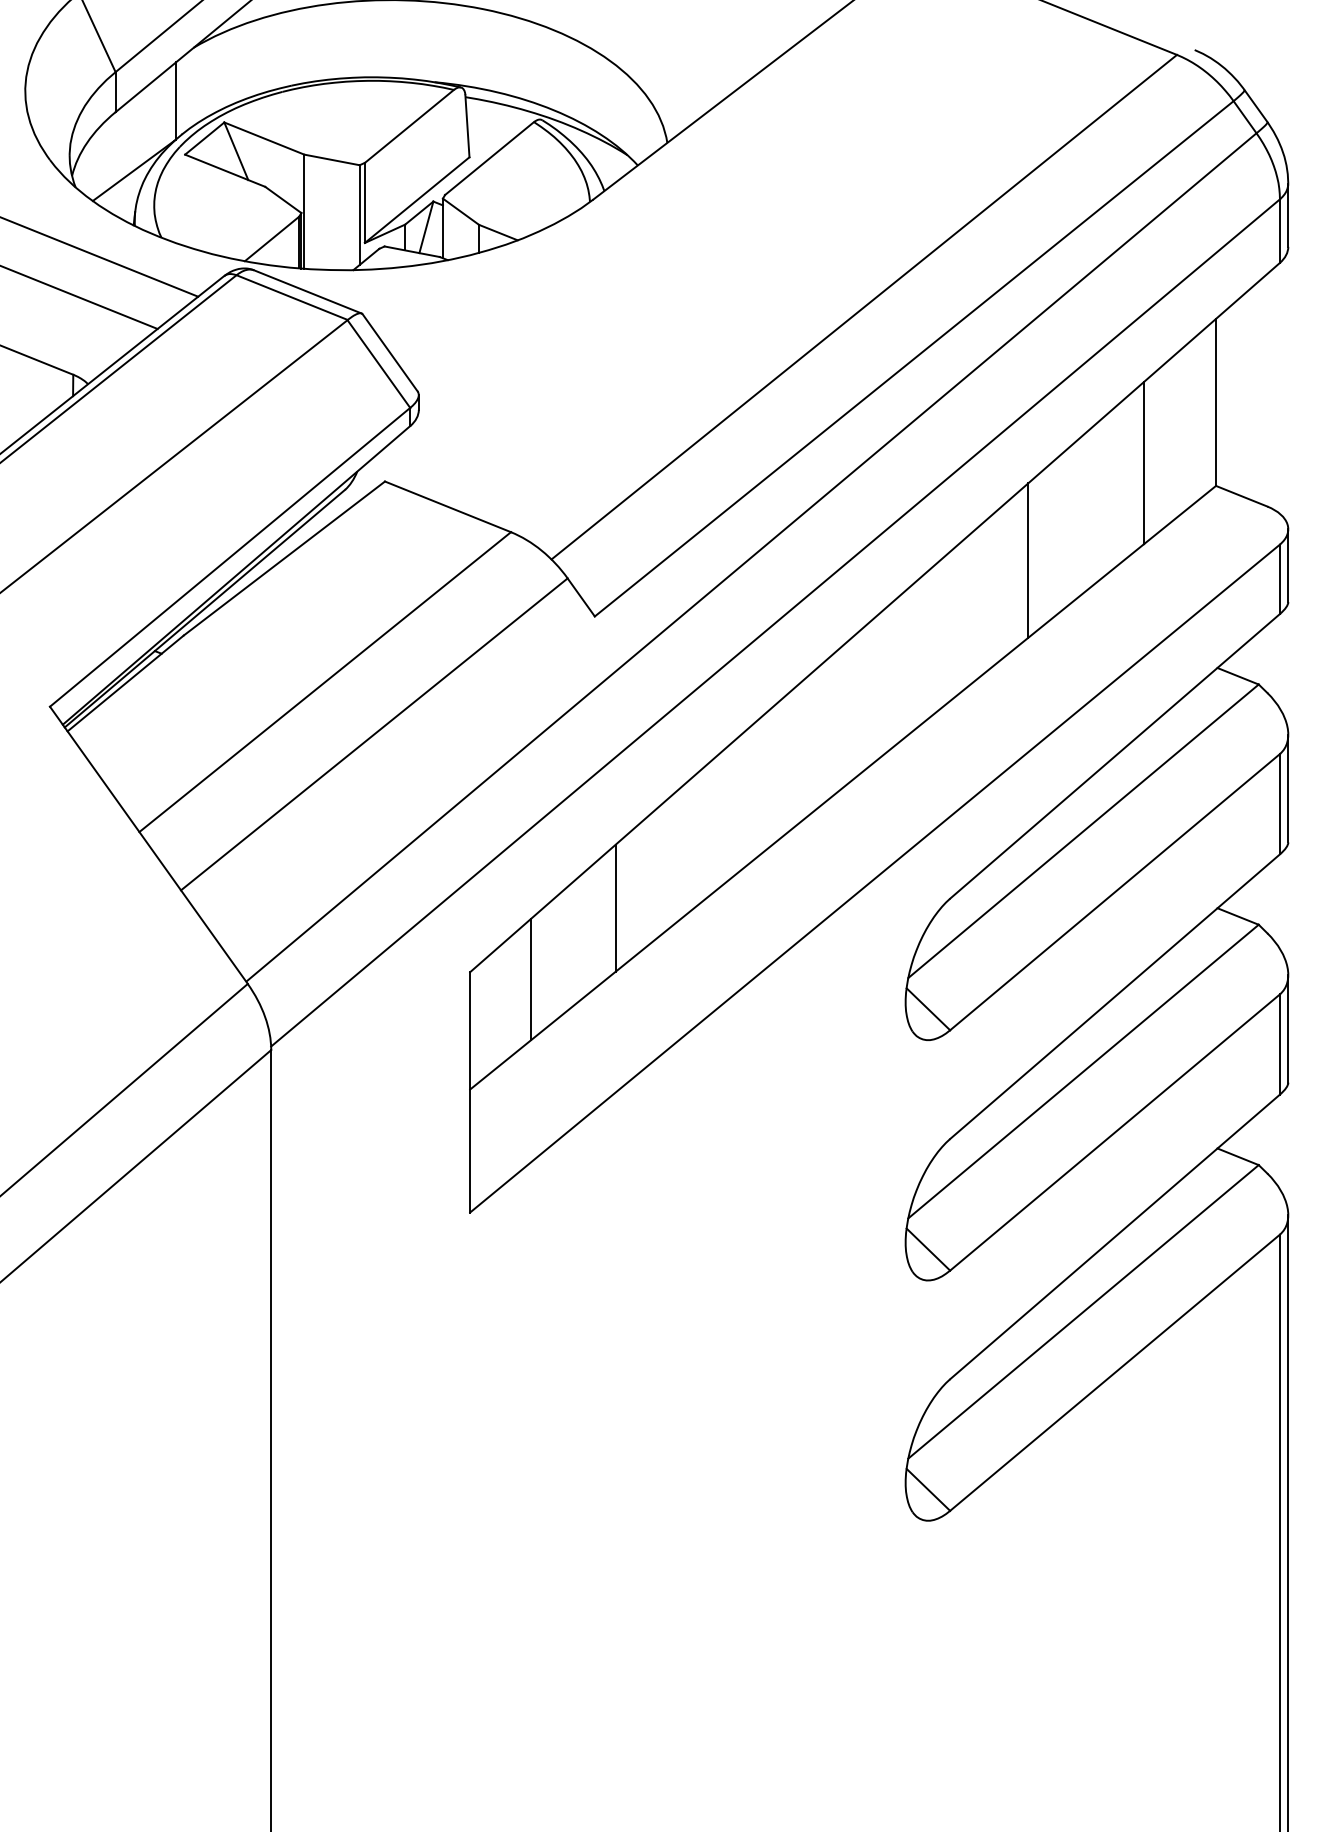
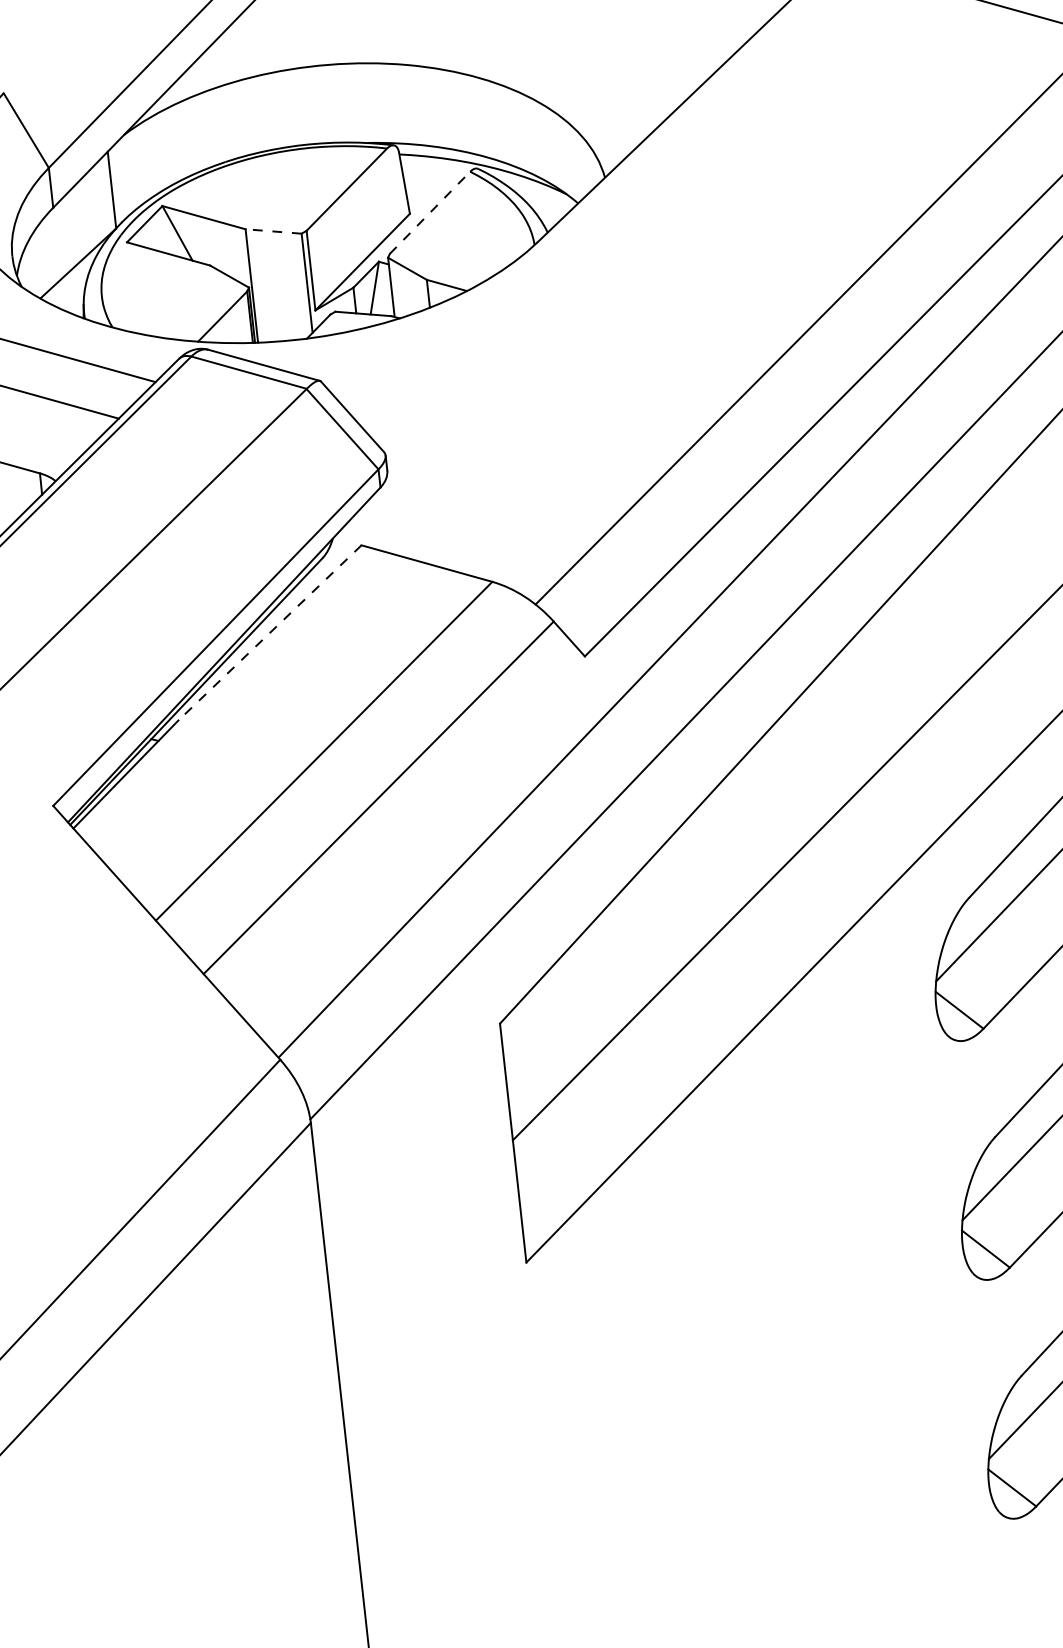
line: (489, 158) -> (429, 212), solid -> dashed
line: (331, 159) -> (273, 231), solid -> dashed
line: (284, 558) -> (270, 632), solid -> dashed
line: (1028, 560) -> (1009, 553), removed
line: (615, 907) -> (637, 943), removed
line: (531, 978) -> (561, 1023), removed

